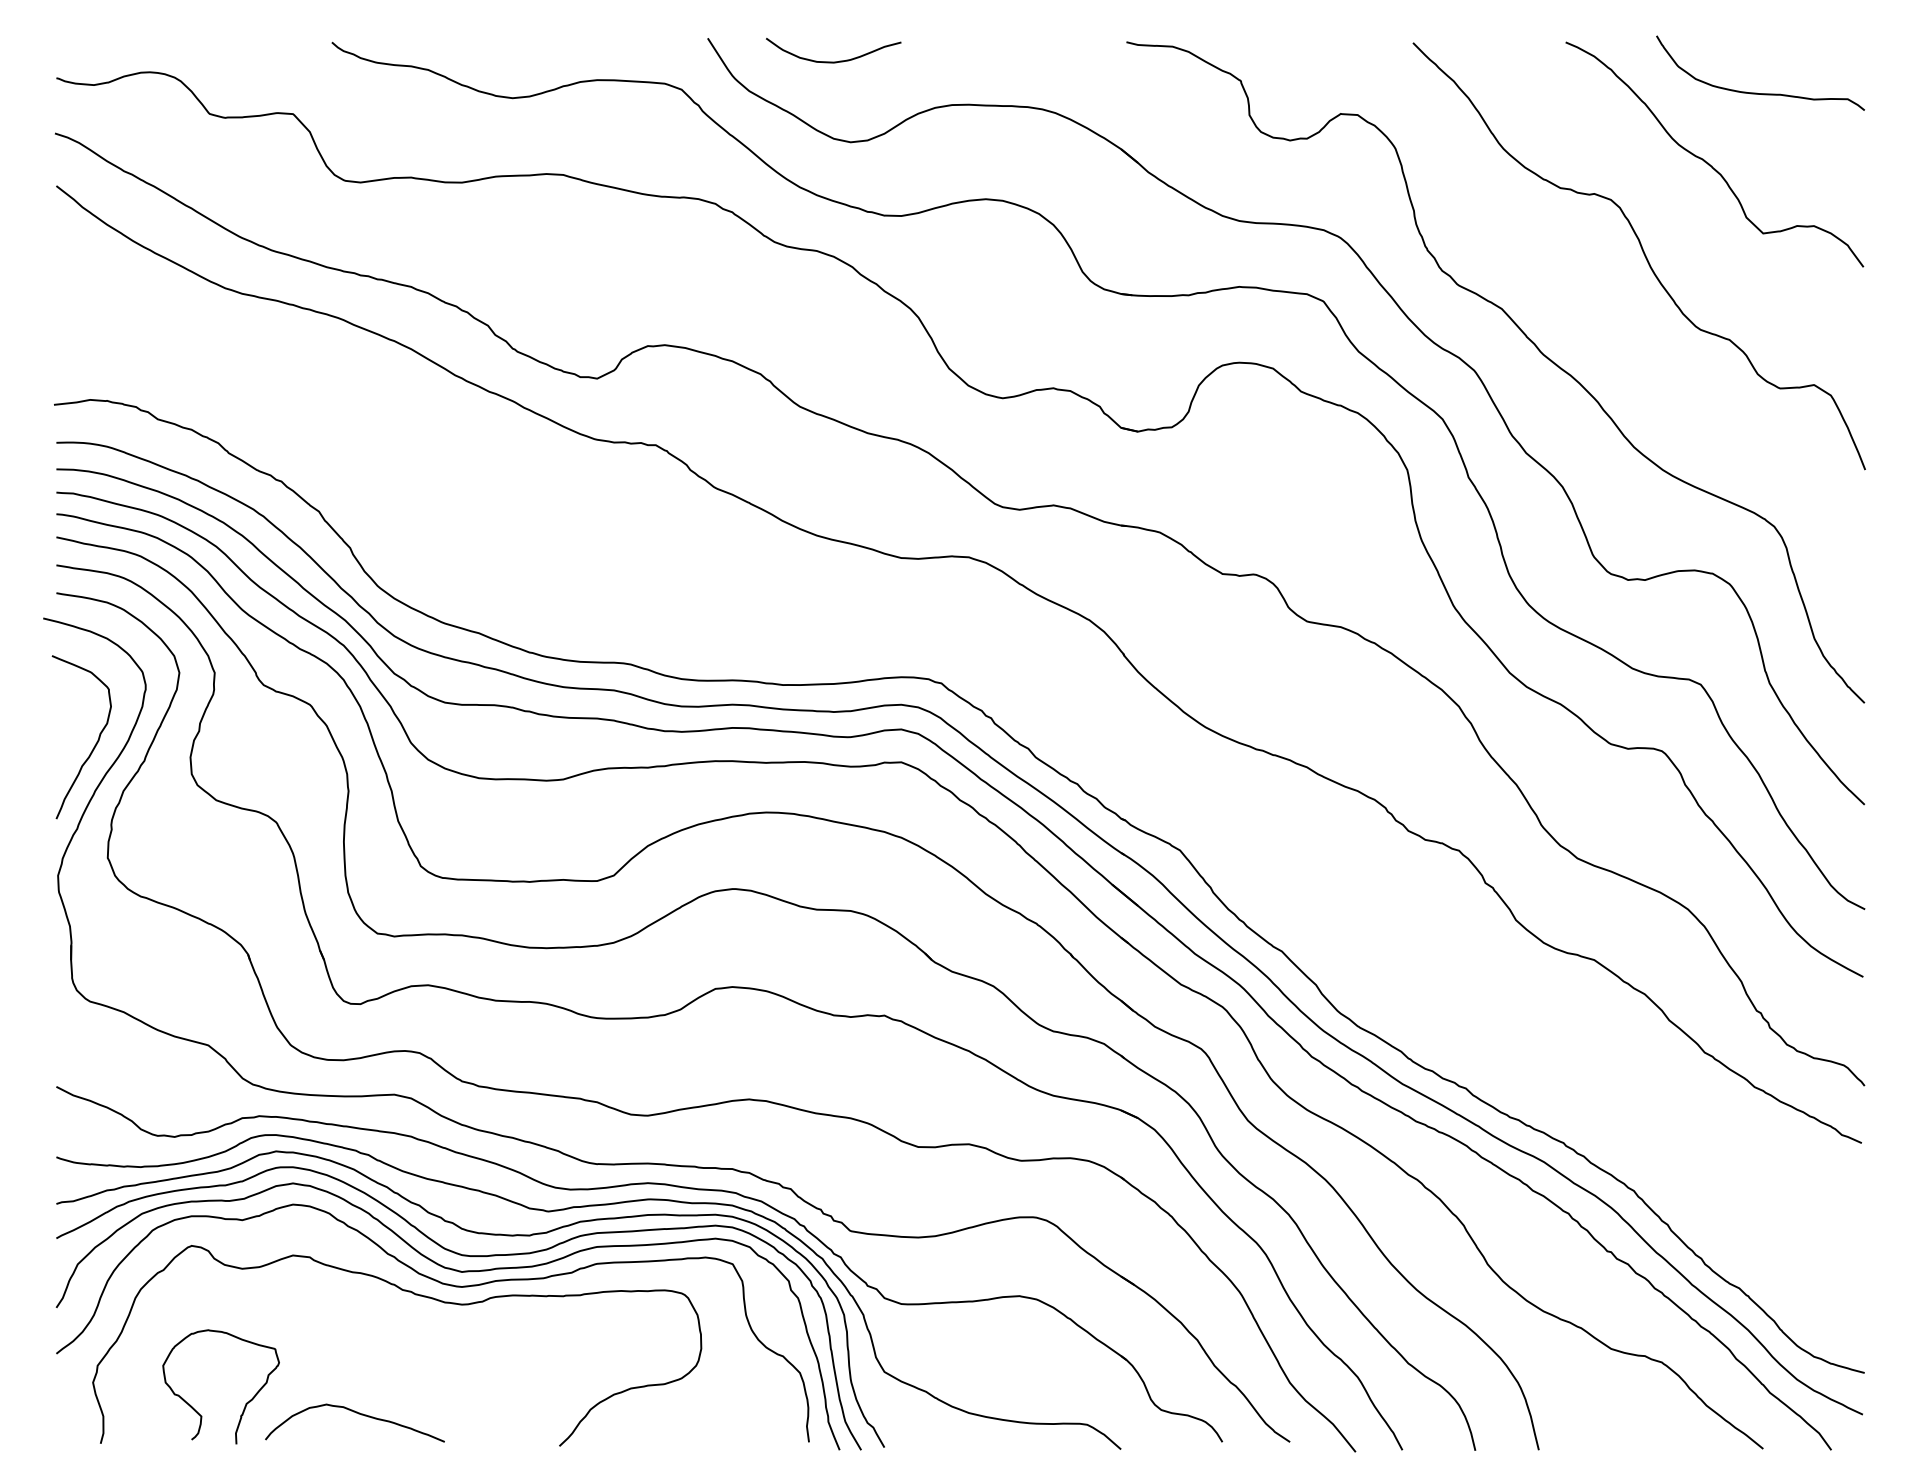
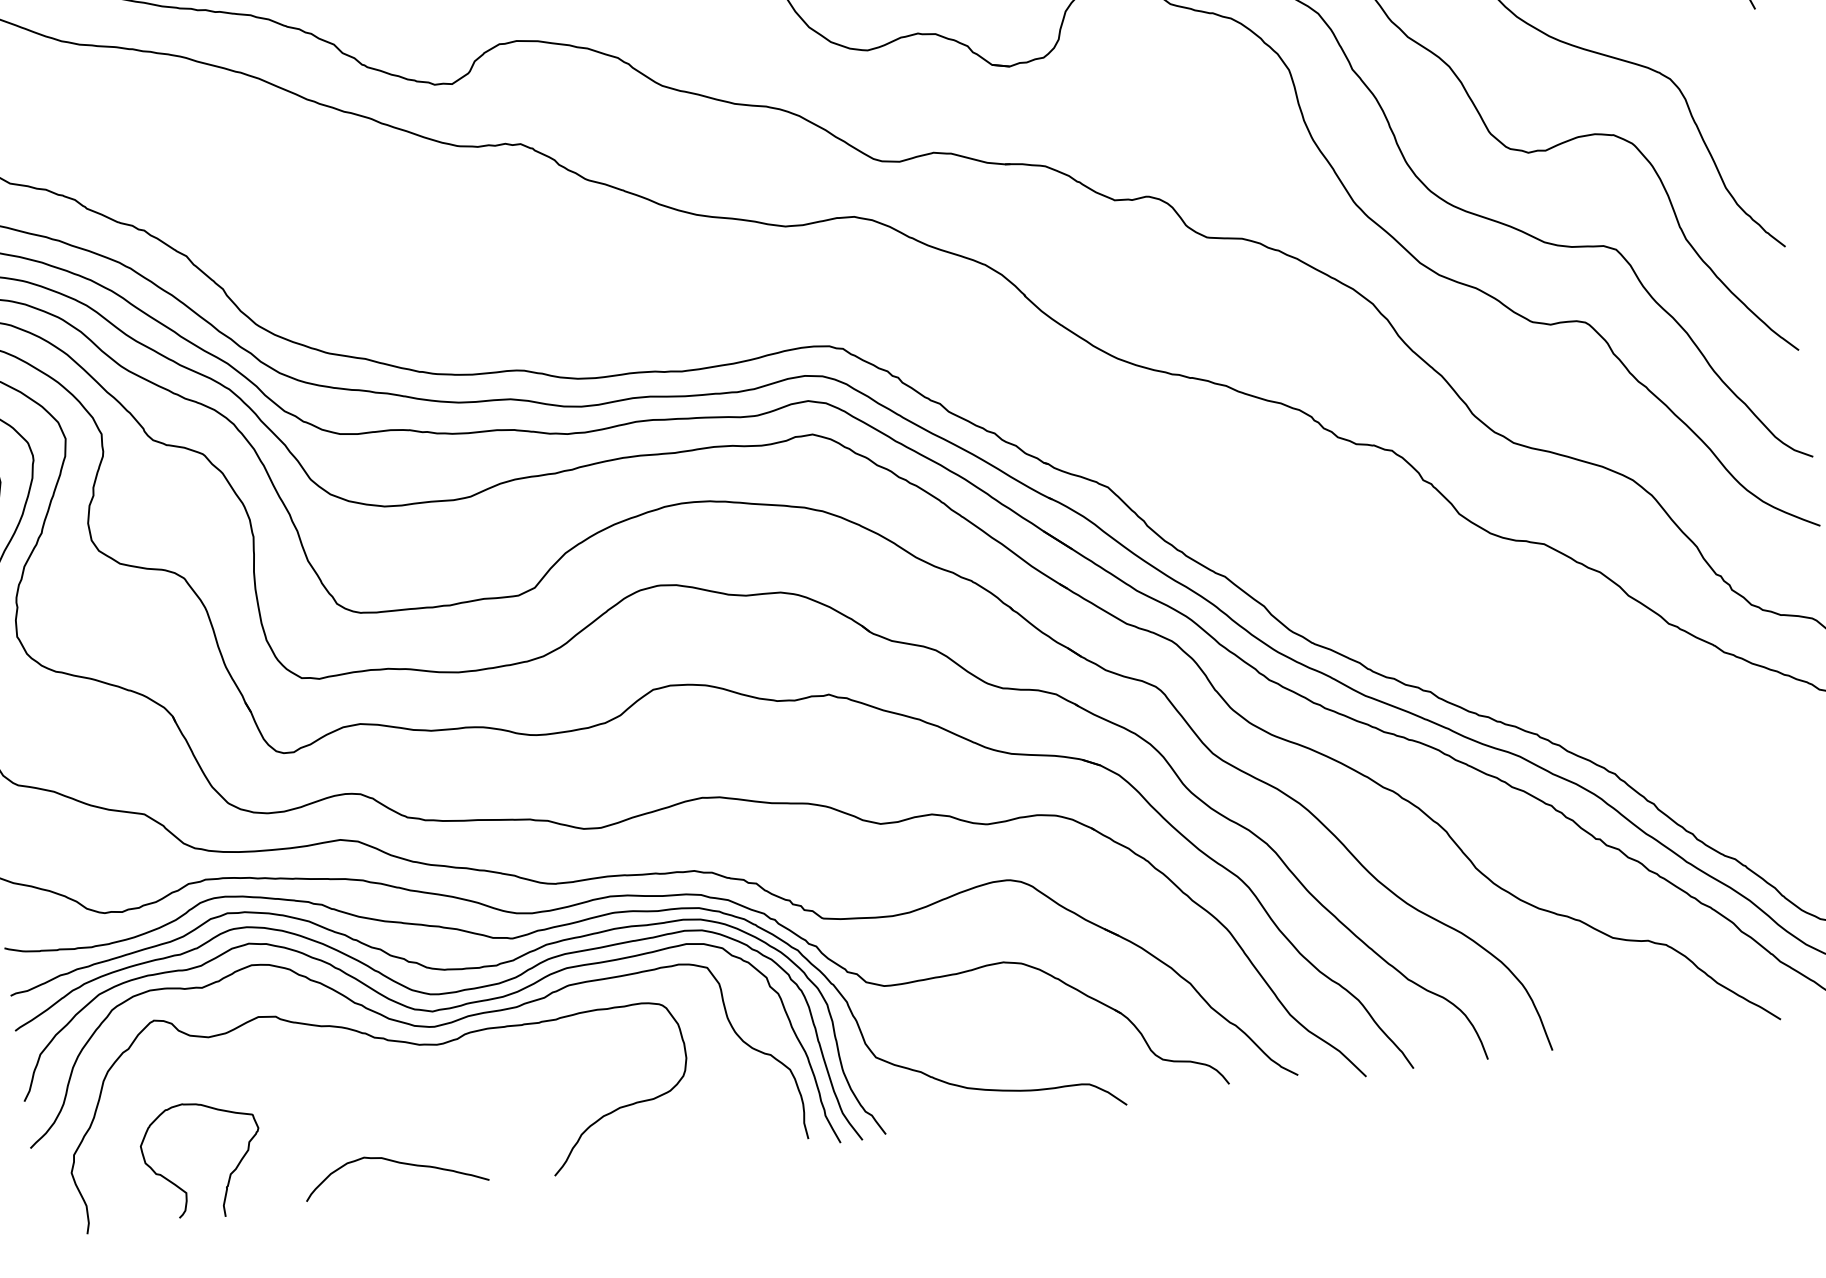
curve: (358, 1414) -> (397, 1163), moved

